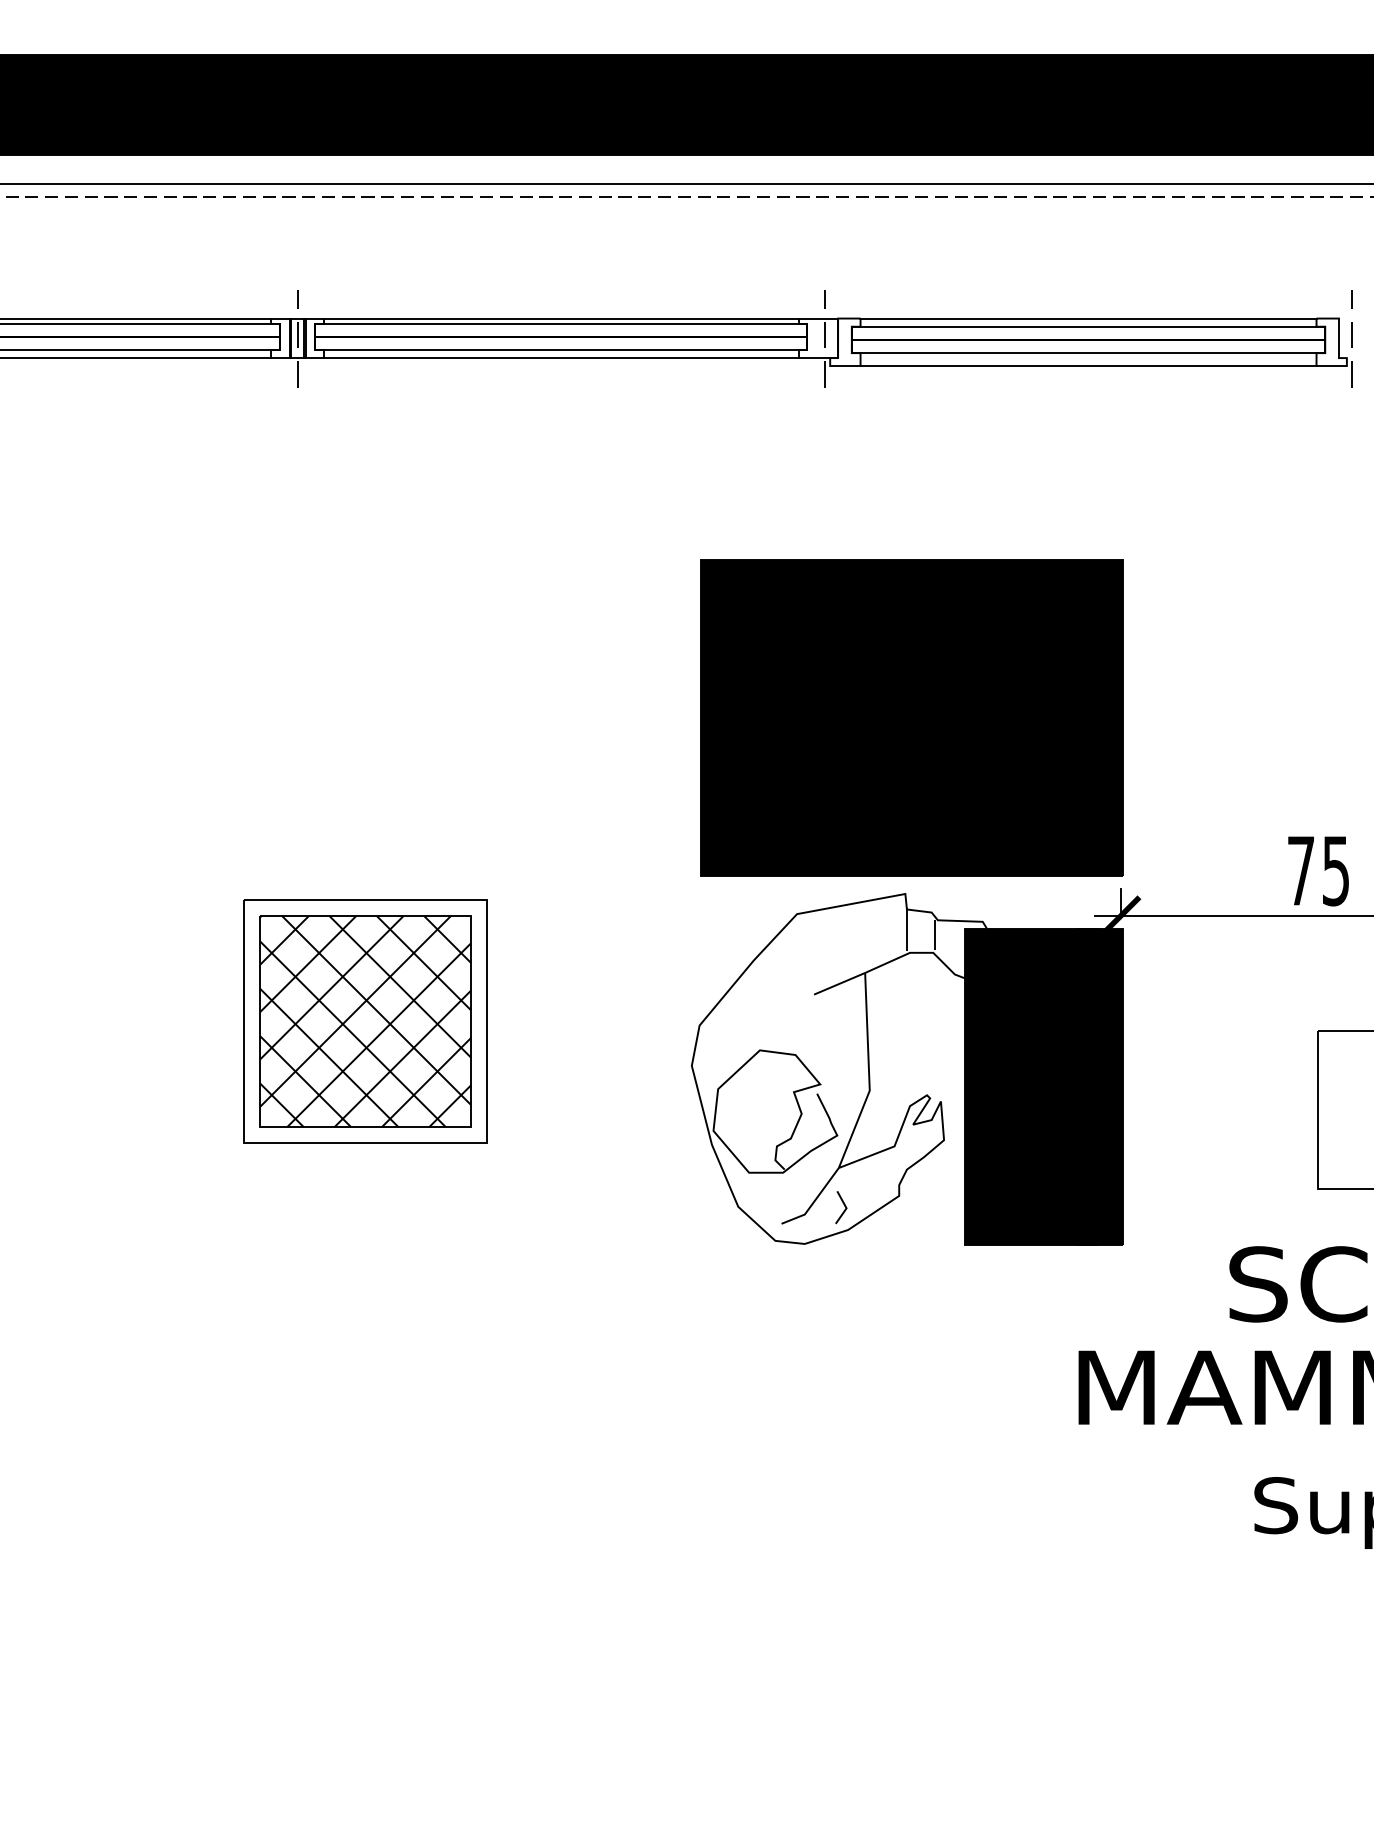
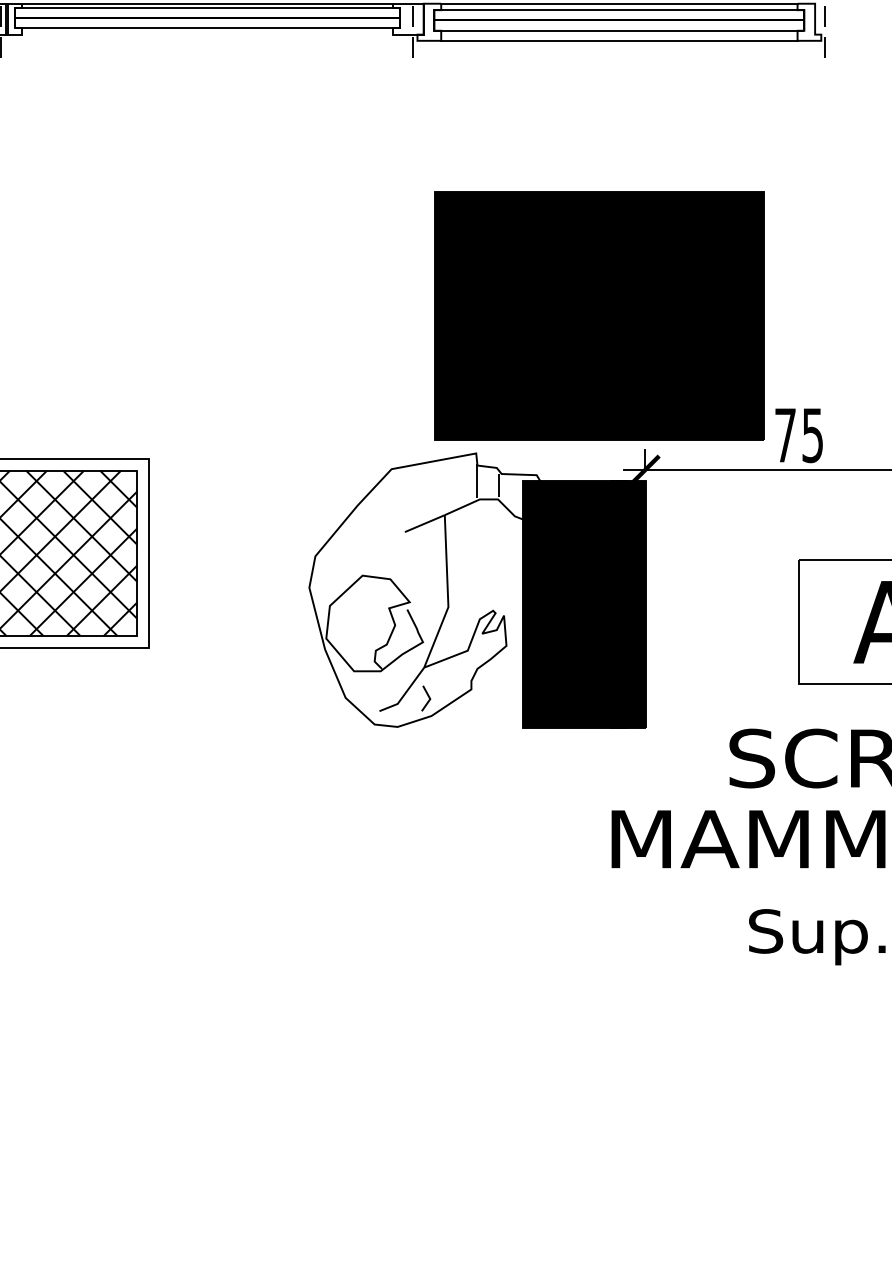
line: (560, 358) -> (206, 34), removed
part: (911, 717) -> (599, 315), moved

